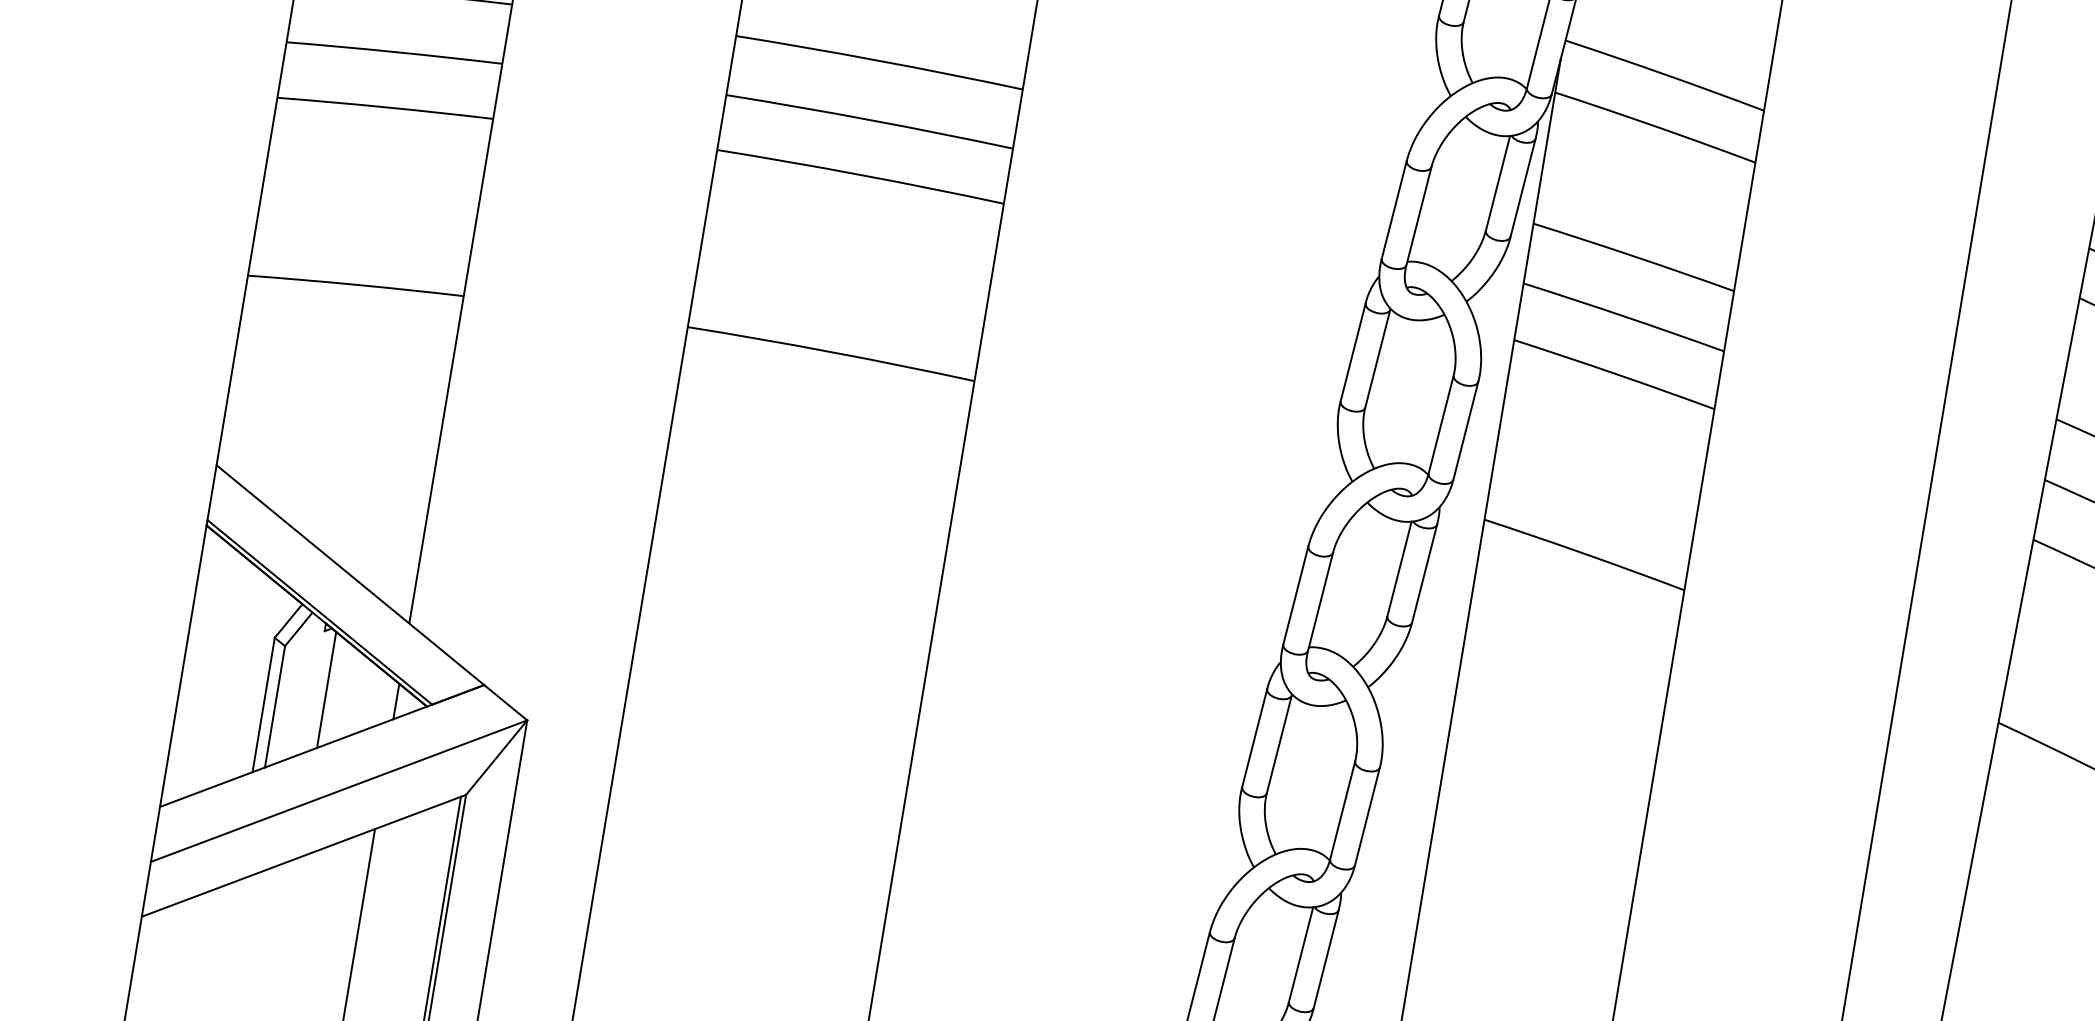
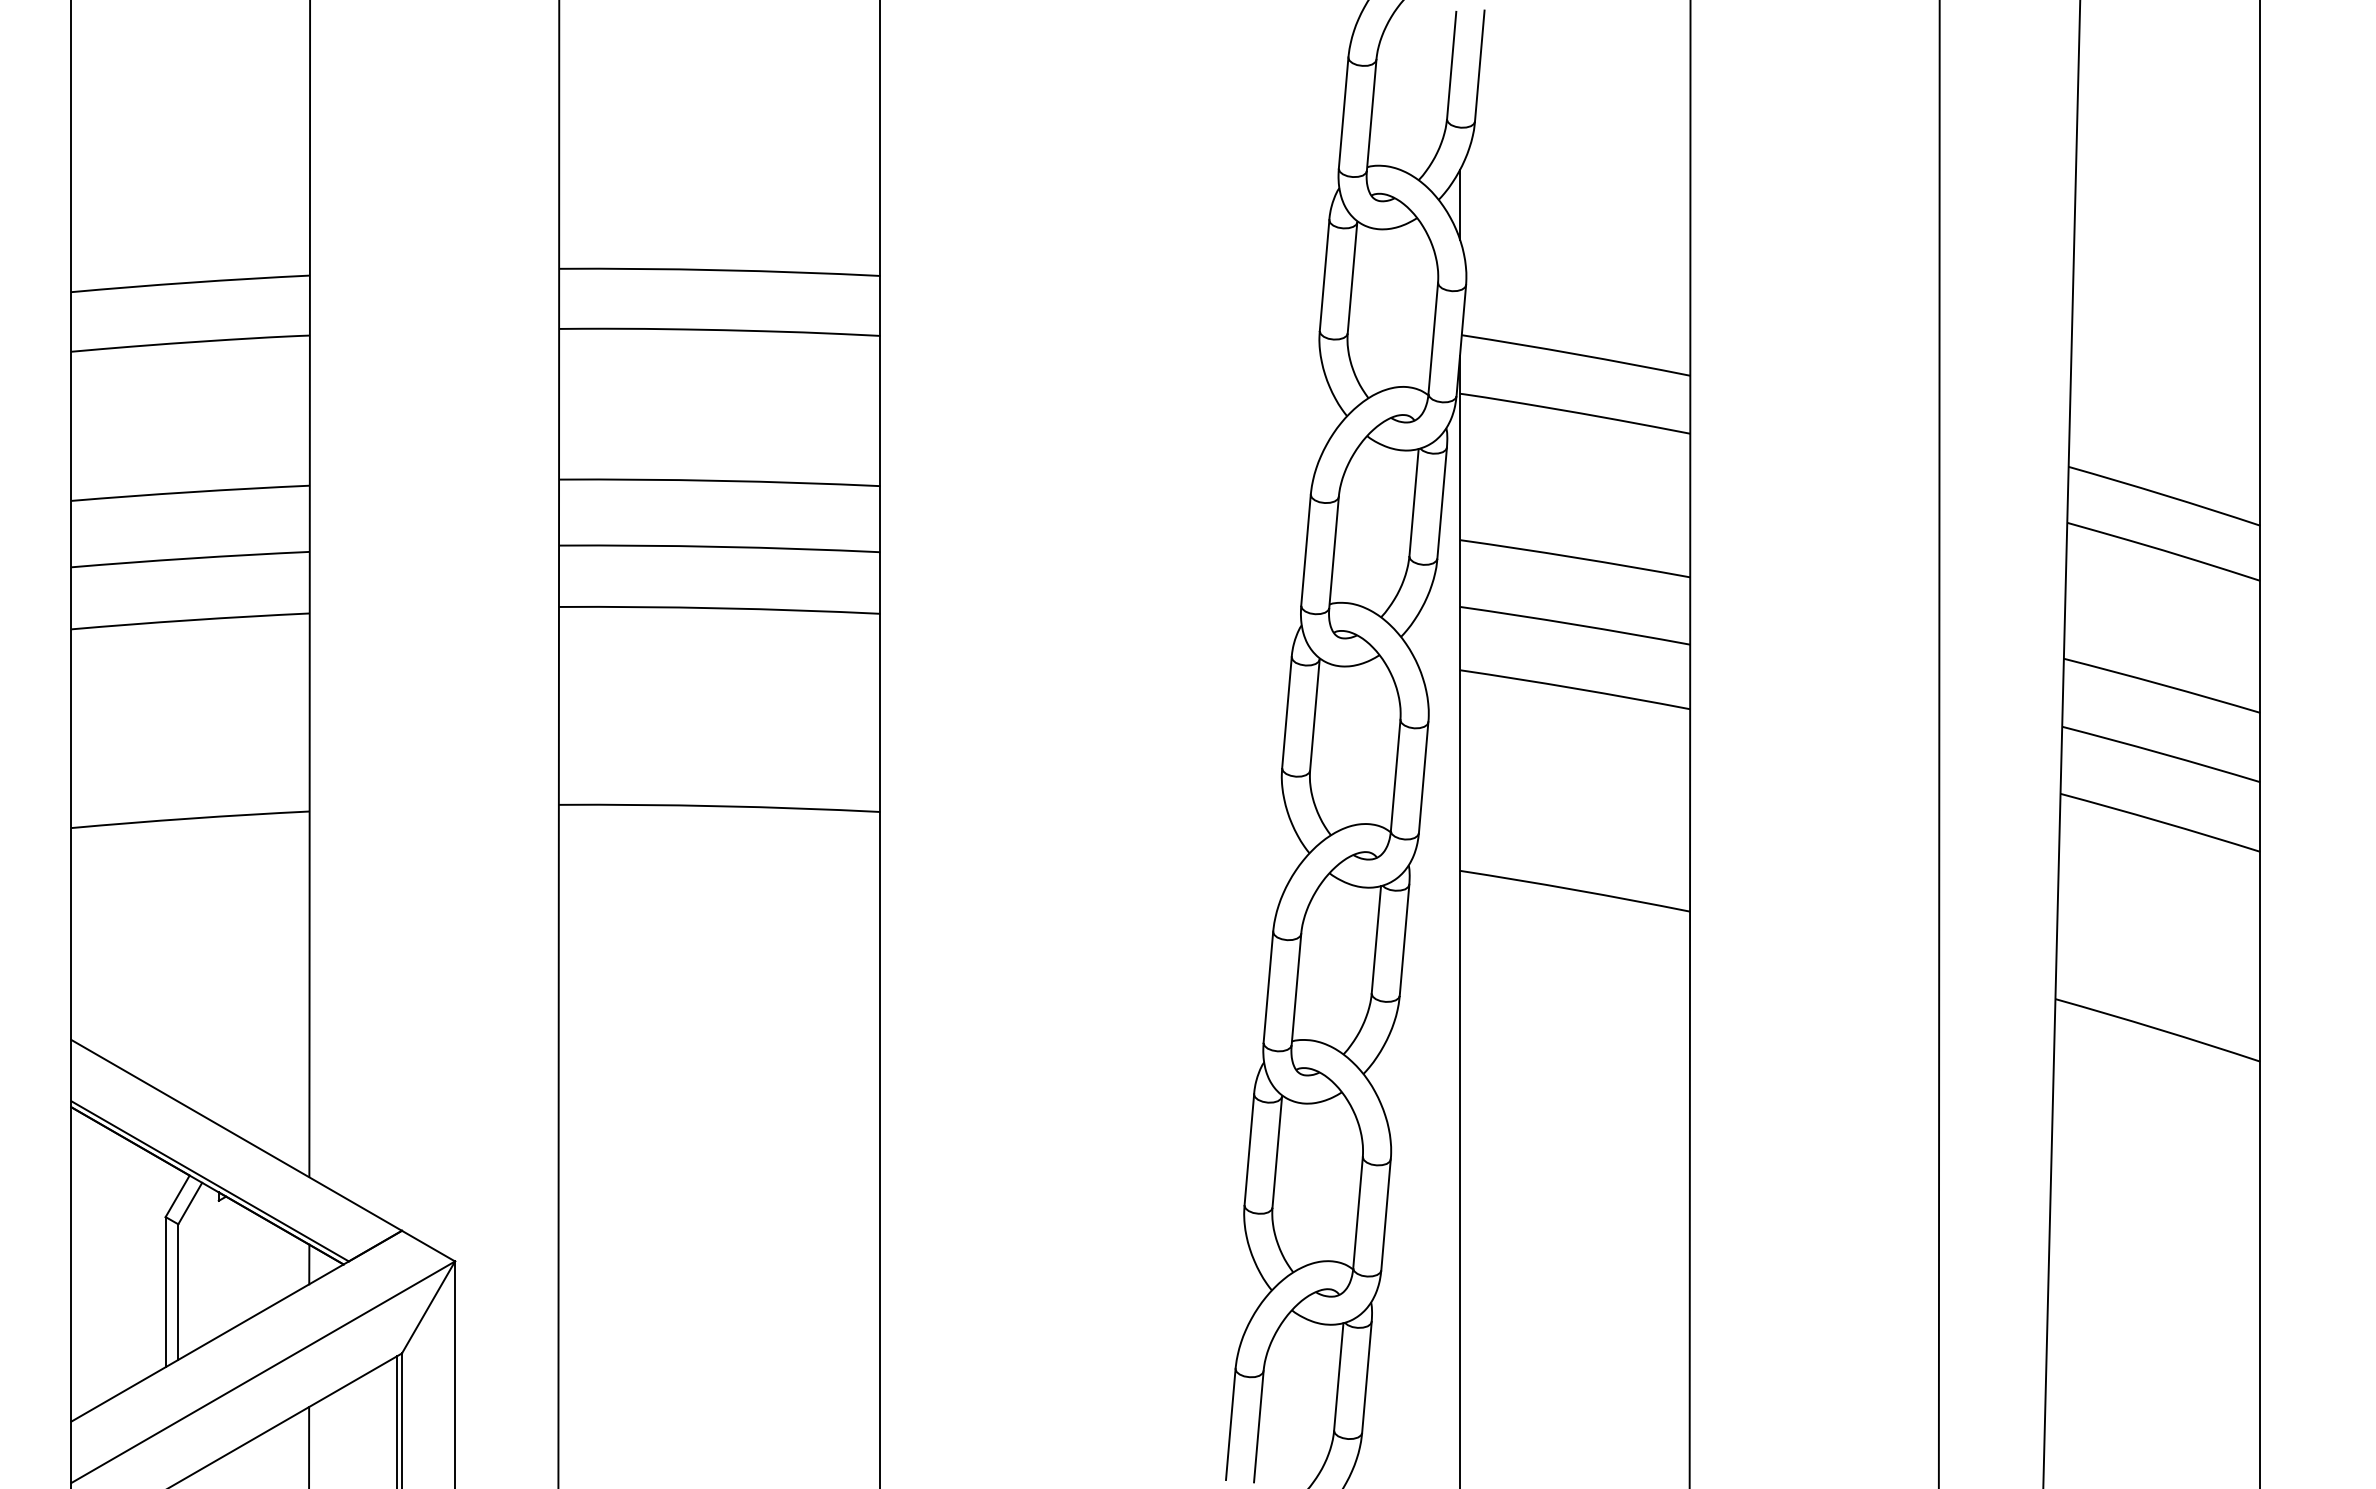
line: (326, 690) -> (231, 1264), removed

